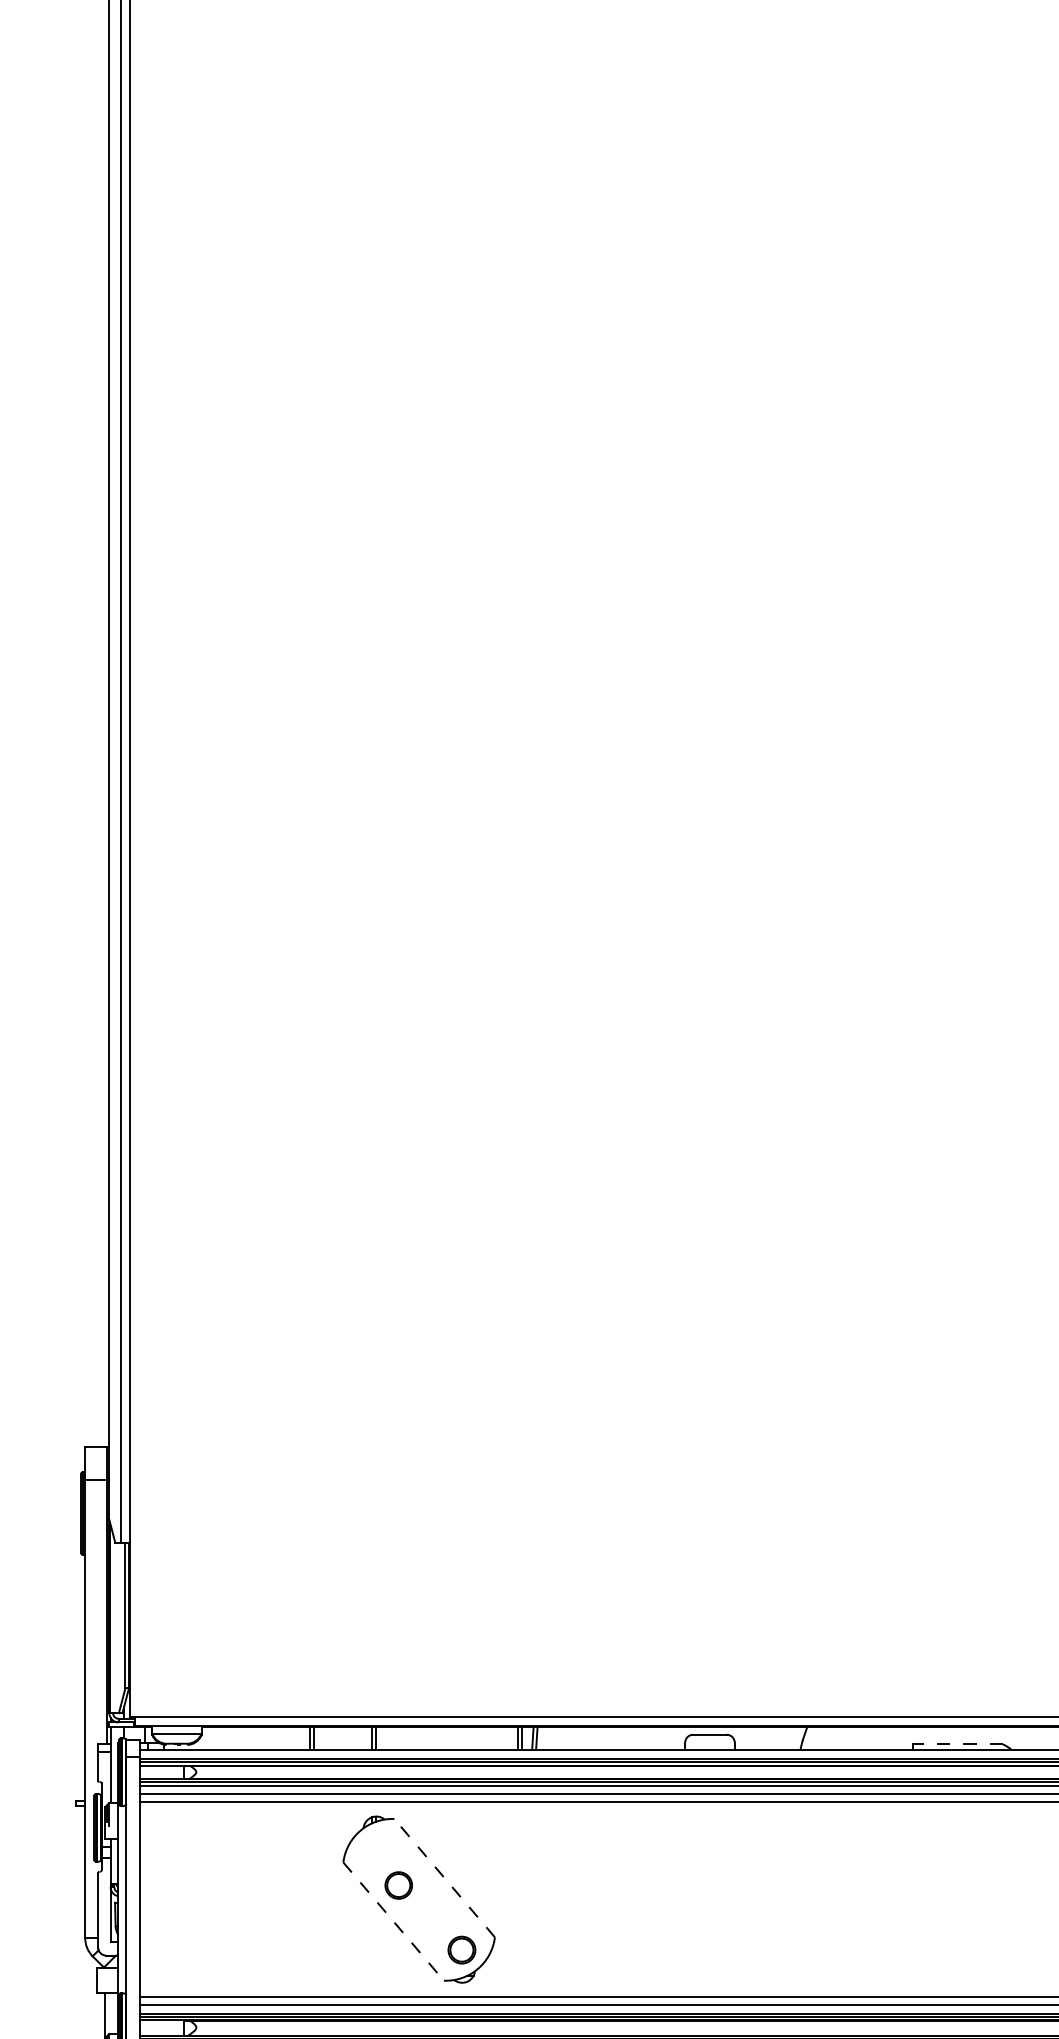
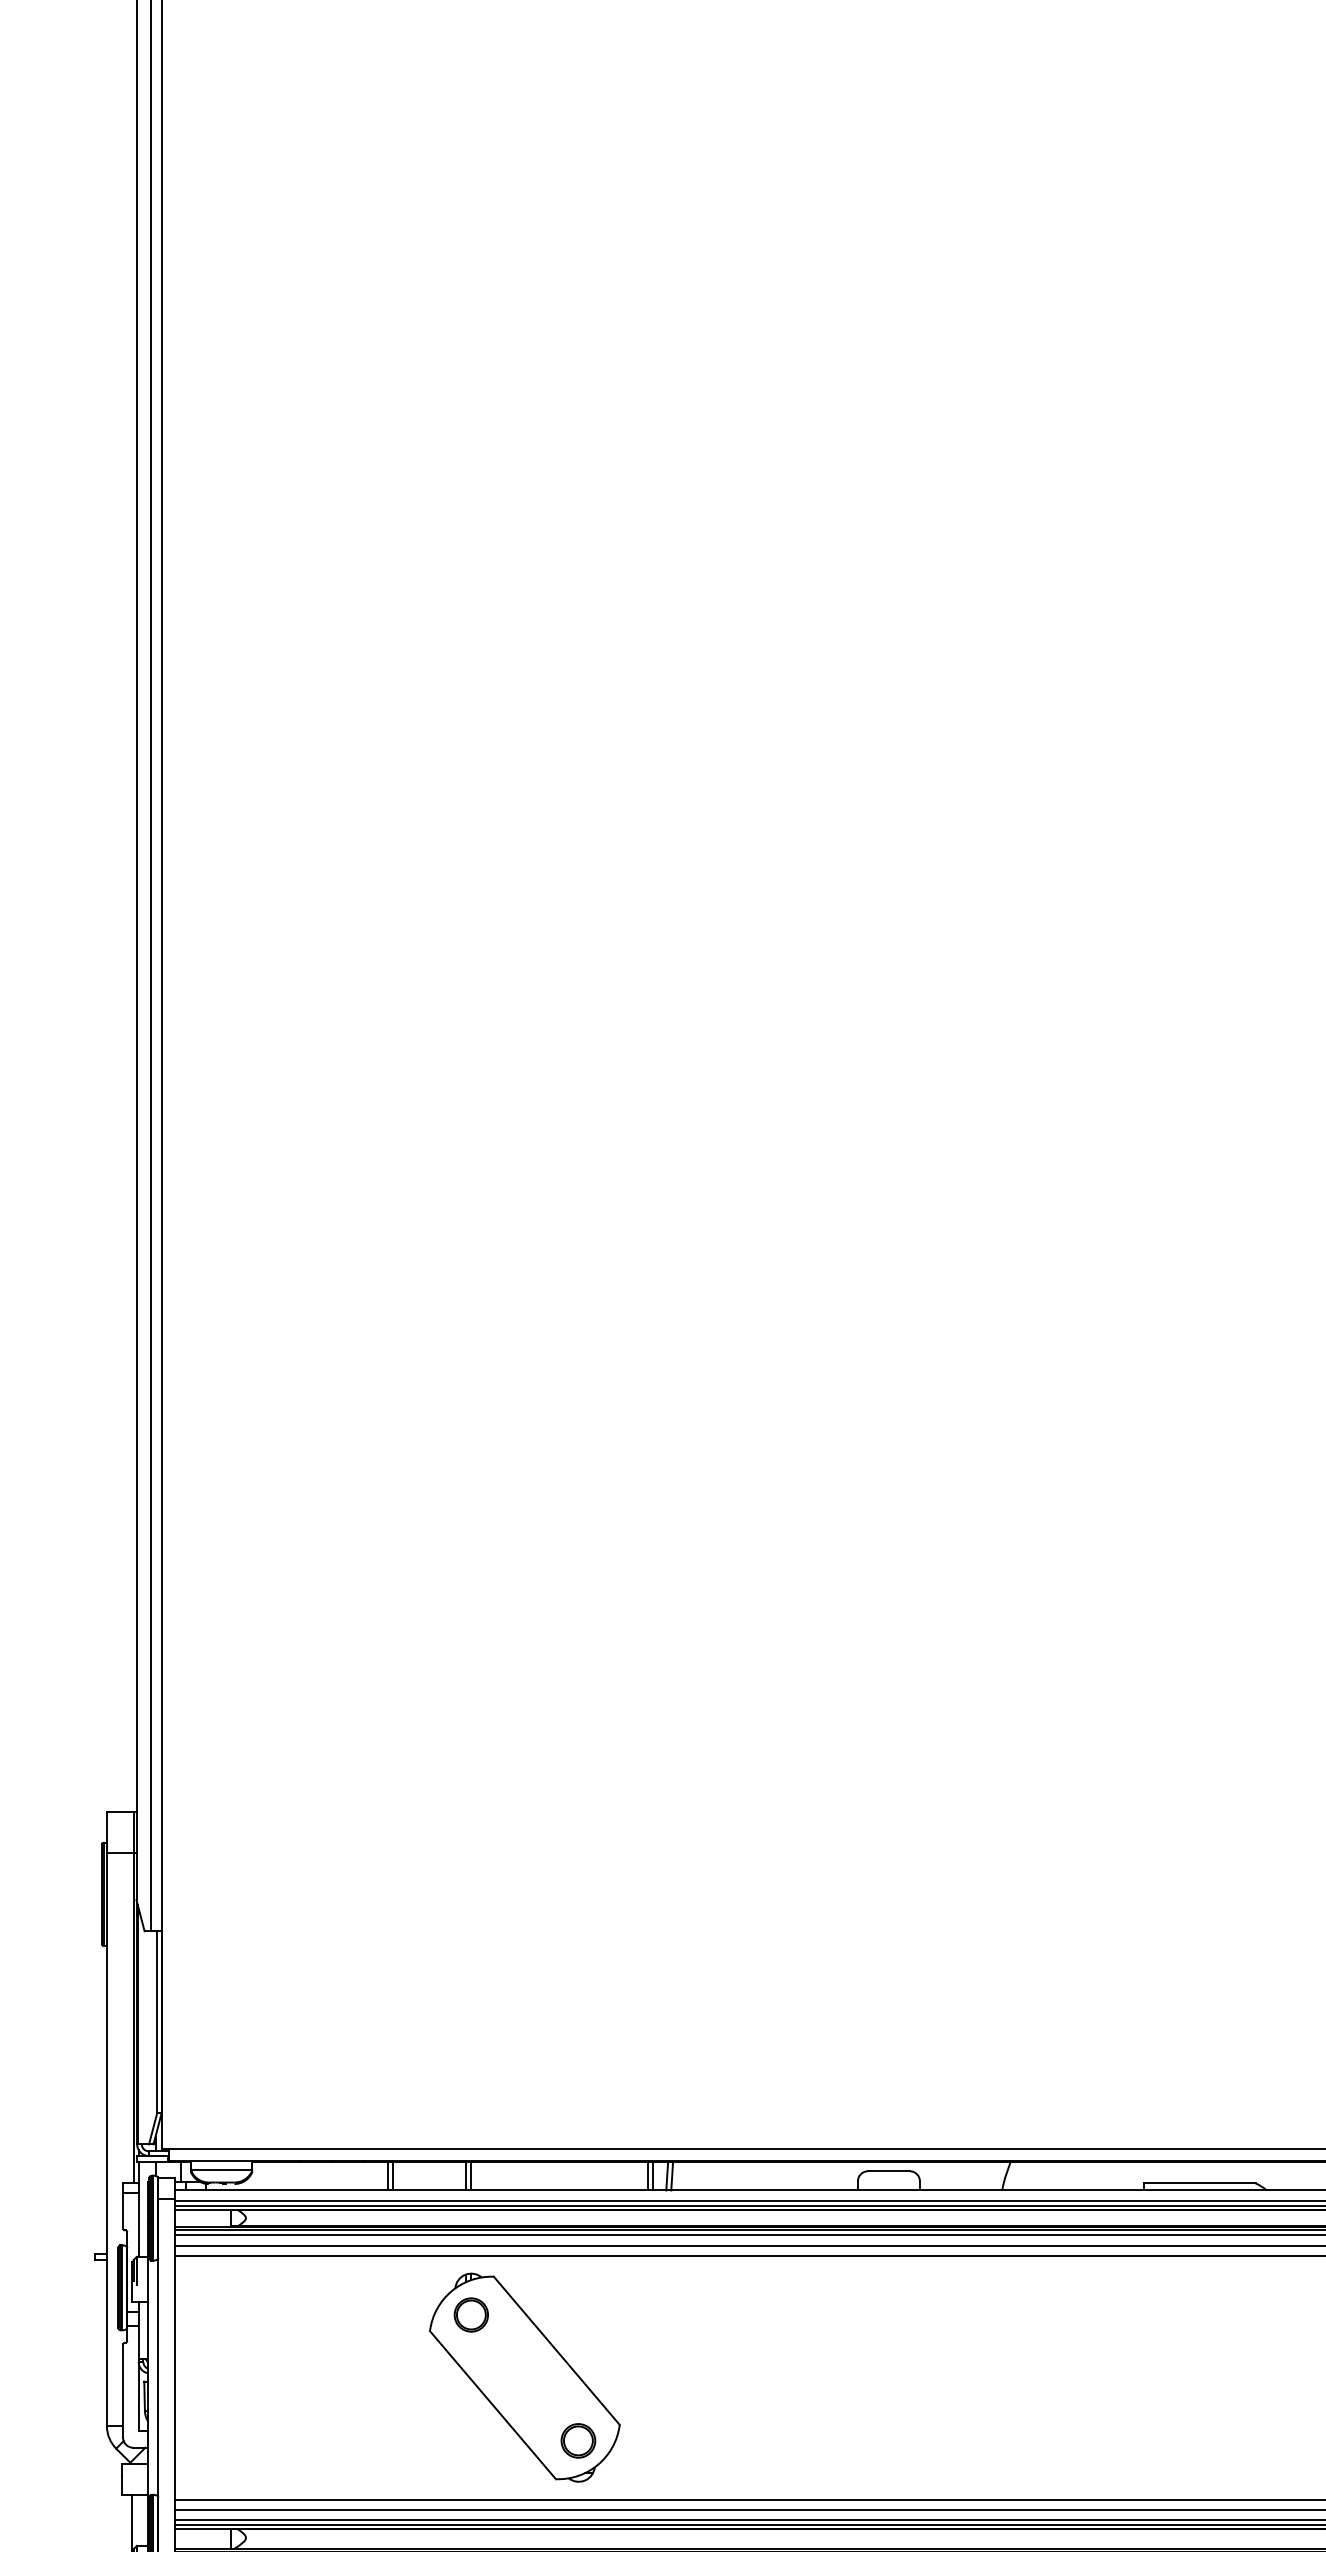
line: (958, 1744) -> (1199, 2183), dashed -> solid
line: (444, 1877) -> (556, 2350), dashed -> solid
part: (398, 1885) -> (470, 2314), moved
line: (394, 1921) -> (493, 2405), dashed -> solid

